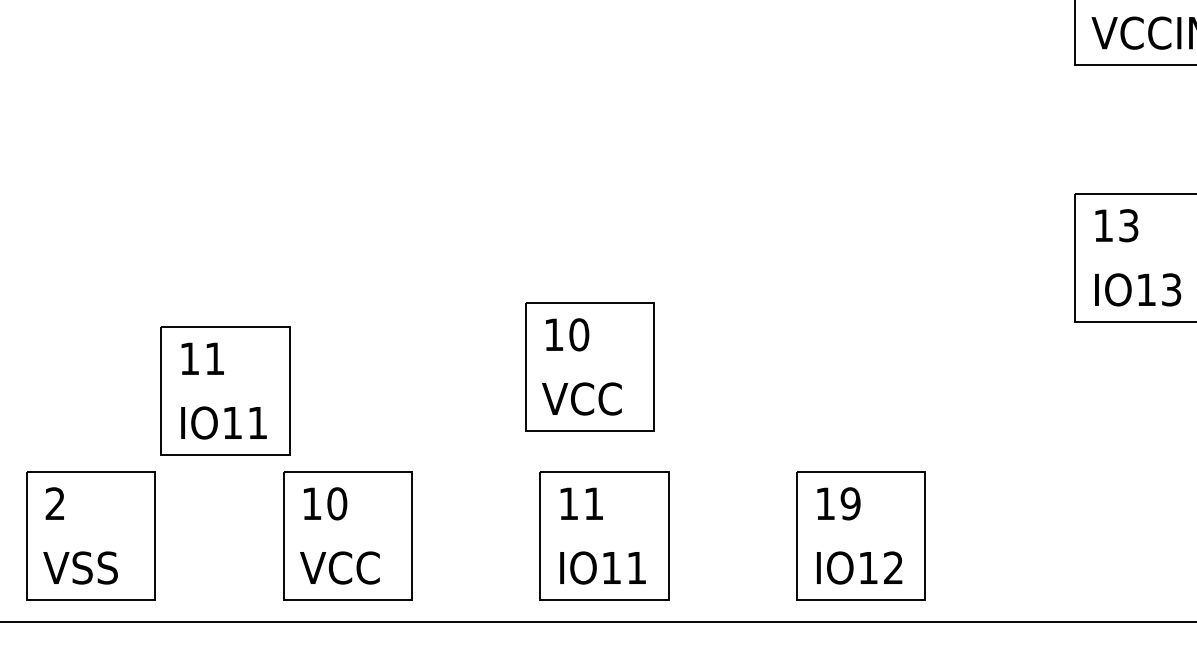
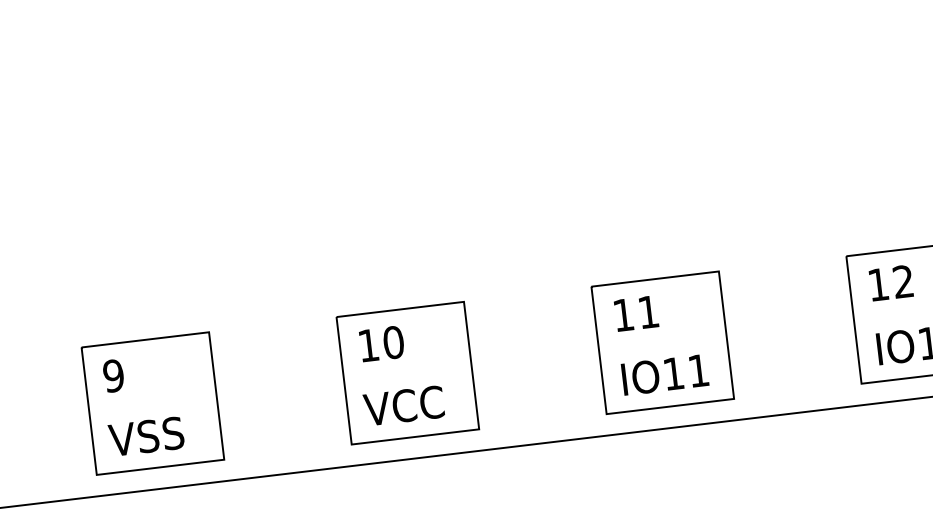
part: (589, 366) -> (627, 176), removed
part: (225, 390) -> (269, 243), removed
text: (55, 503) -> (113, 375), 2 -> 9
text: (850, 503) -> (903, 281), 19 -> 12

